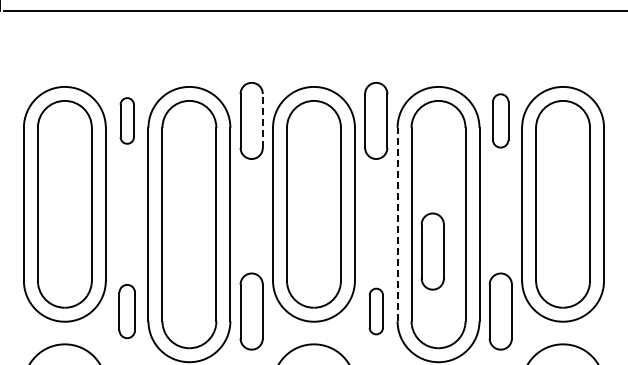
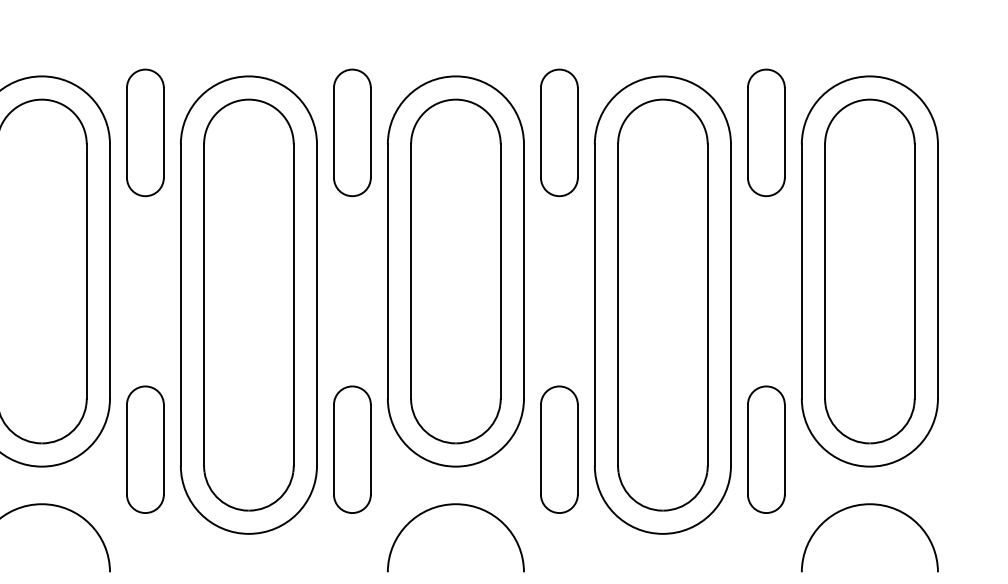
part: (127, 120) -> (145, 132), size x1.67
line: (262, 120) -> (370, 132), dashed -> solid
part: (500, 120) -> (765, 132), size x1.43
line: (397, 224) -> (594, 305), dashed -> solid
part: (432, 251) -> (652, 349), removed
part: (127, 311) -> (145, 449), size x1.43
part: (376, 311) -> (559, 449), size x1.67

